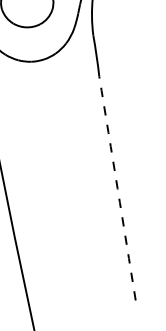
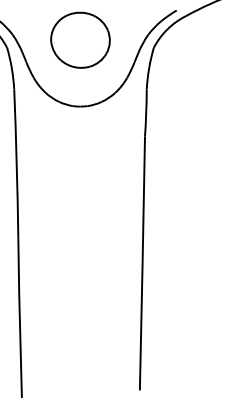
arc: (117, 188) -> (142, 263), dashed -> solid

